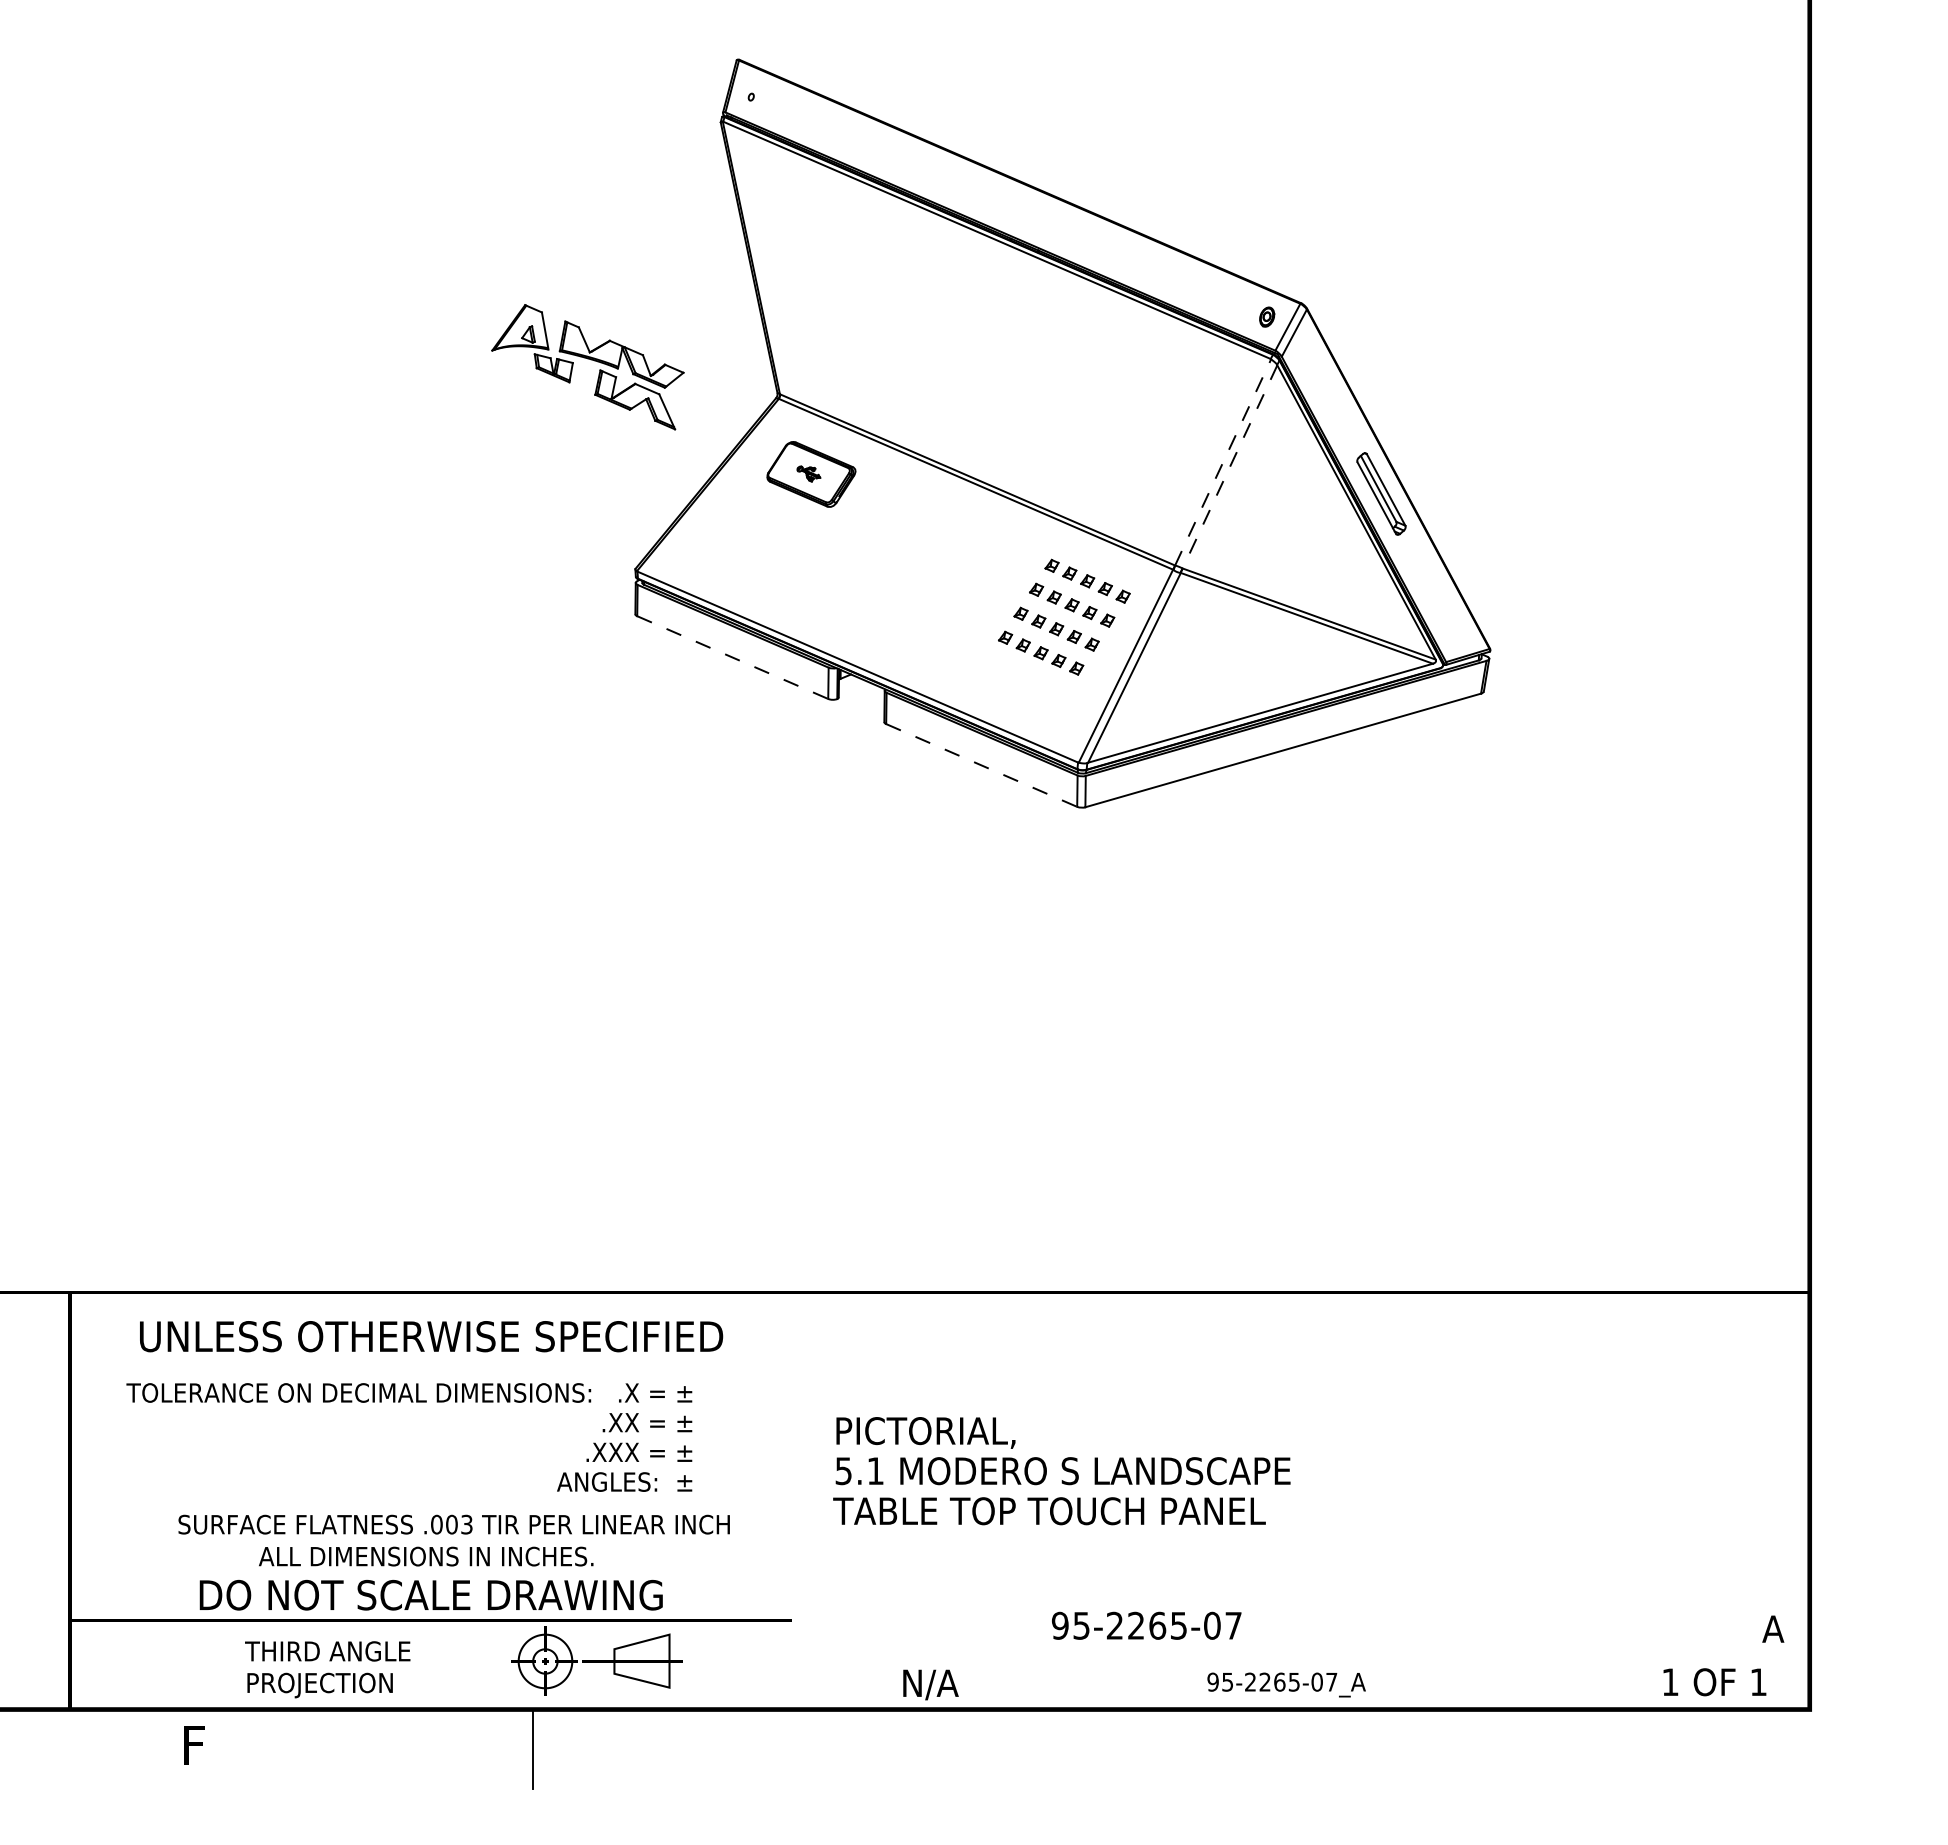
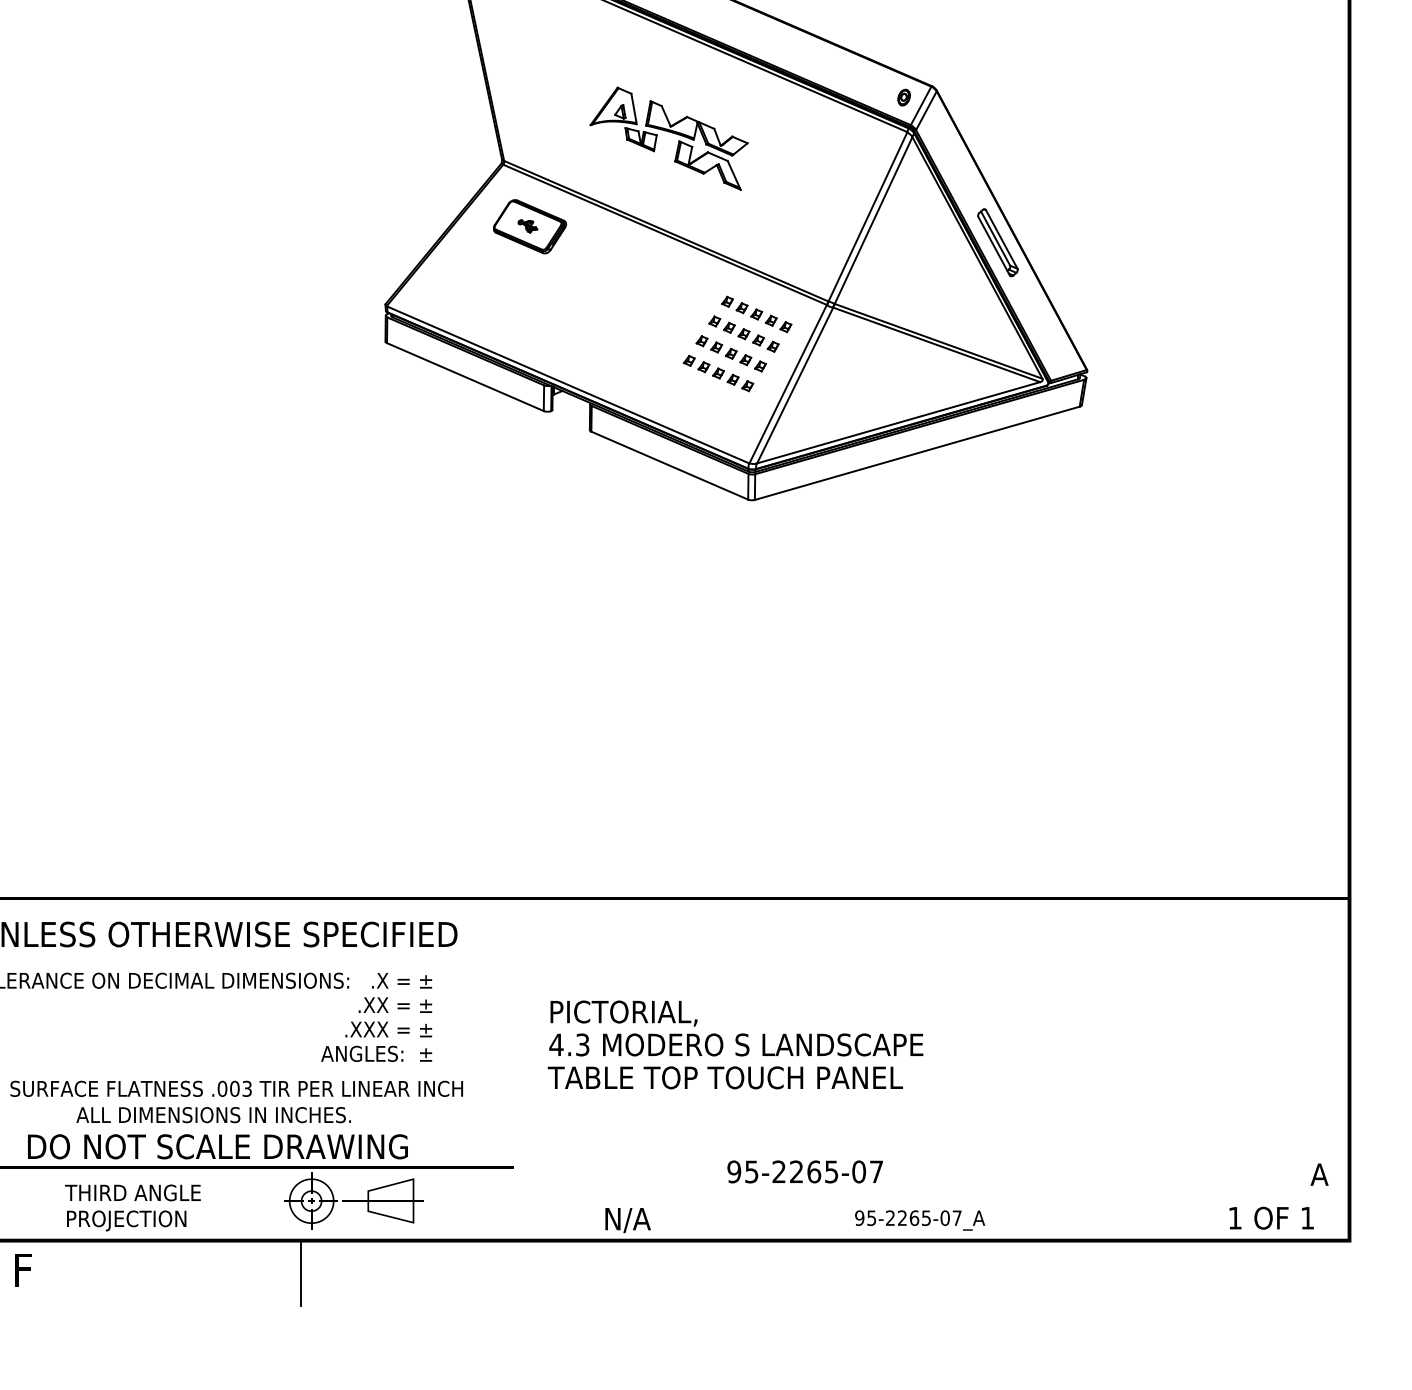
part: (587, 359) -> (668, 132), moved
line: (1223, 462) -> (868, 216), dashed -> solid
line: (1229, 467) -> (873, 221), dashed -> solid
line: (733, 657) -> (466, 377), dashed -> solid
line: (982, 765) -> (670, 465), dashed -> solid
text: (858, 1471) -> (568, 1045), 5.1 -> 4.3

